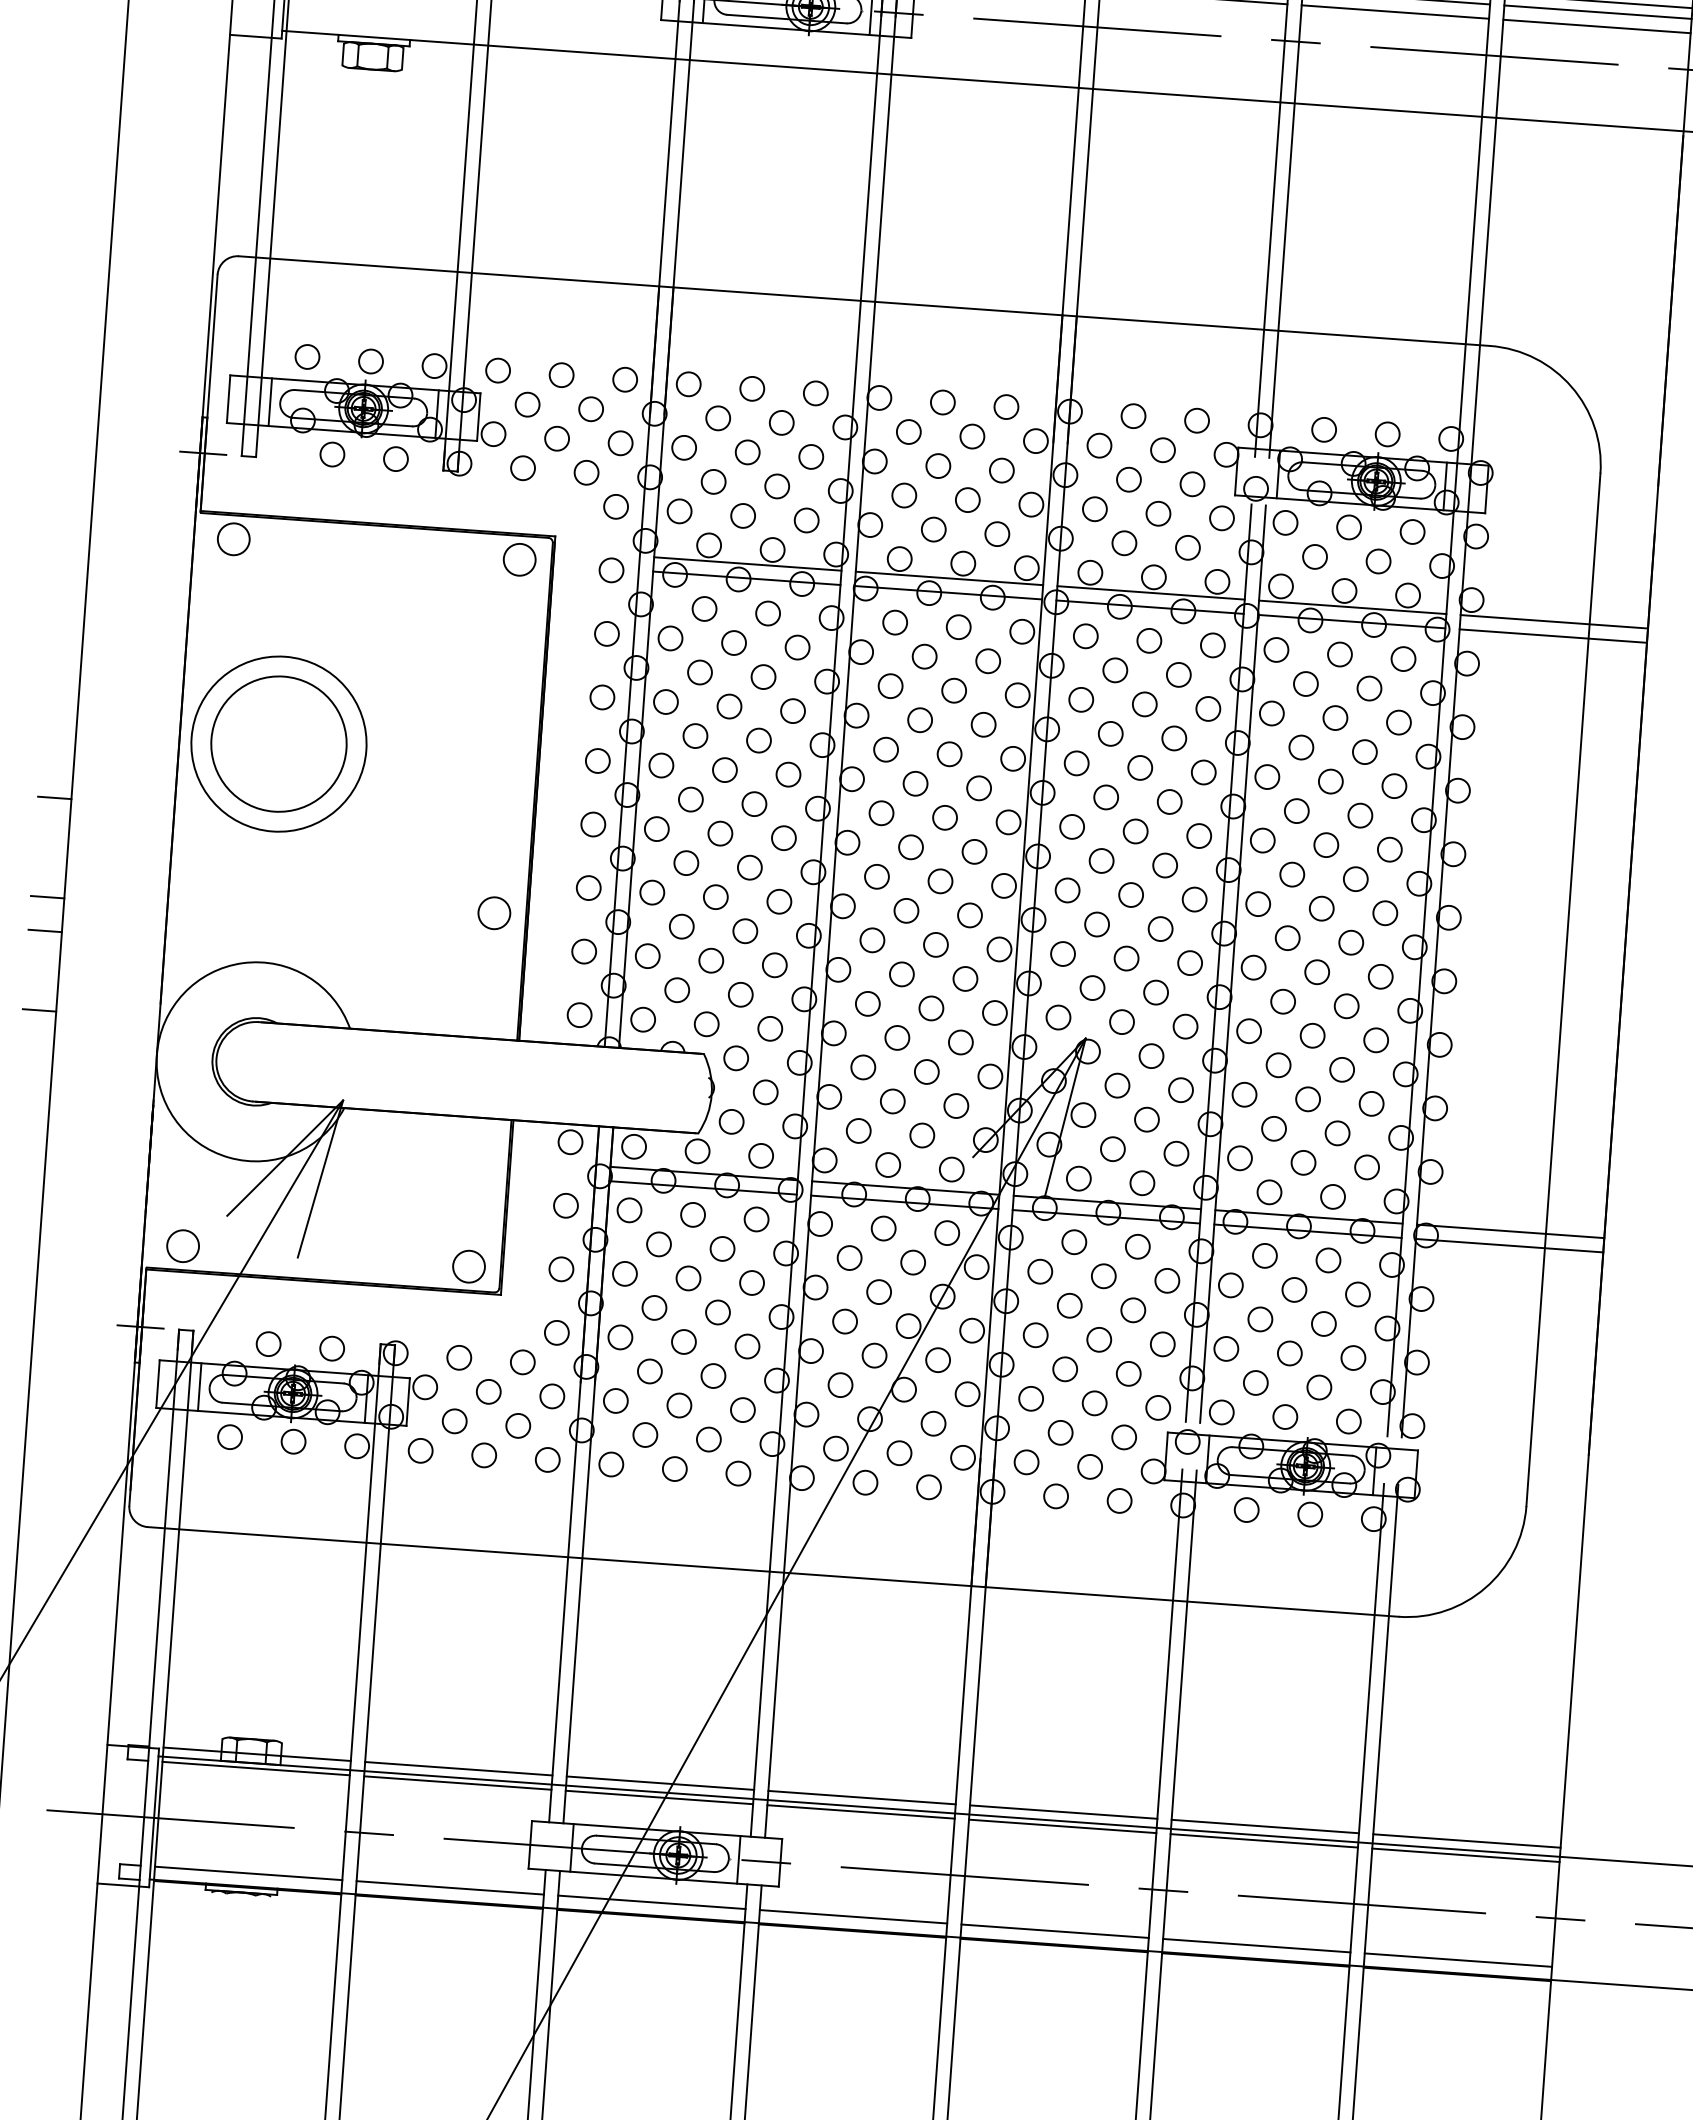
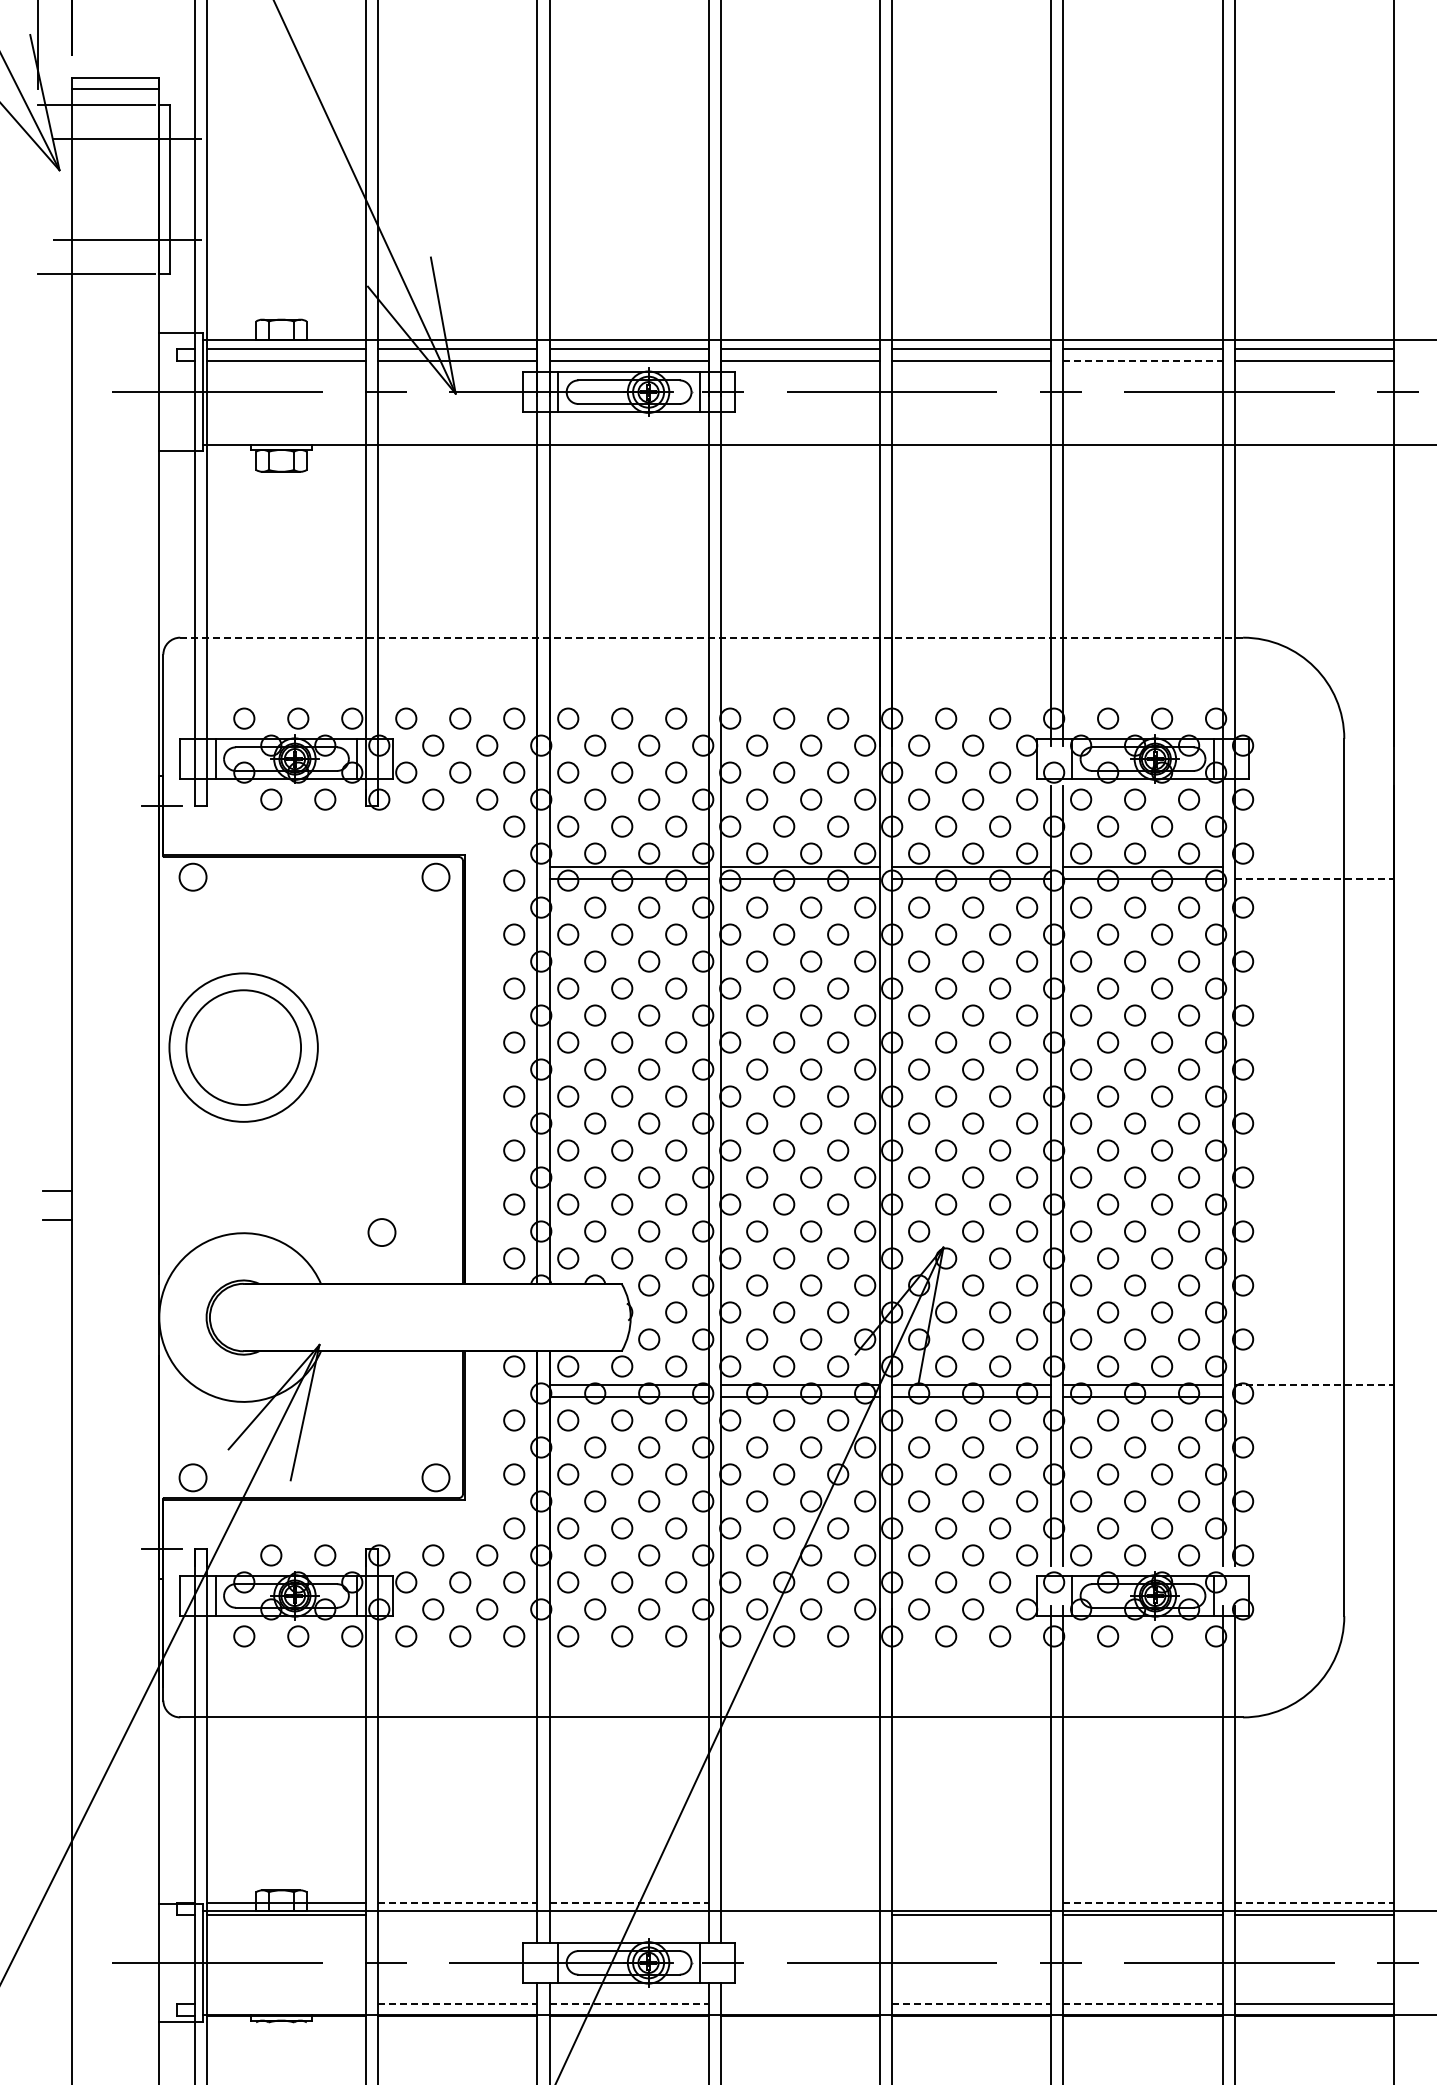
line: (1395, 12) -> (1143, 361), solid -> dashed
line: (864, 300) -> (711, 637), solid -> dashed
line: (1553, 621) -> (1313, 866), removed
line: (1553, 636) -> (1314, 879), solid -> dashed
line: (54, 797) -> (57, 1106), removed
circle: (493, 913) -> (381, 1232), moved
line: (39, 1010) -> (57, 1287), removed
line: (1510, 1230) -> (1314, 1384), solid -> dashed
line: (1508, 1246) -> (1313, 1397), removed
line: (458, 1768) -> (457, 1902), solid -> dashed
line: (457, 1782) -> (457, 1914), removed
line: (660, 1782) -> (629, 1902), solid -> dashed
line: (658, 1796) -> (628, 1914), removed
line: (861, 1797) -> (799, 1902), removed
line: (860, 1811) -> (799, 1914), removed
line: (1063, 1811) -> (971, 1902), removed
line: (1265, 1826) -> (1143, 1902), solid -> dashed
line: (1467, 1840) -> (1314, 1902), solid -> dashed
line: (248, 1873) -> (286, 2004), removed
line: (449, 1888) -> (457, 2004), solid -> dashed
line: (652, 1902) -> (629, 2004), solid -> dashed
line: (852, 1917) -> (799, 2004), removed
line: (1054, 1931) -> (971, 2004), solid -> dashed
line: (1257, 1946) -> (1143, 2004), solid -> dashed

